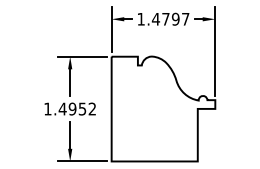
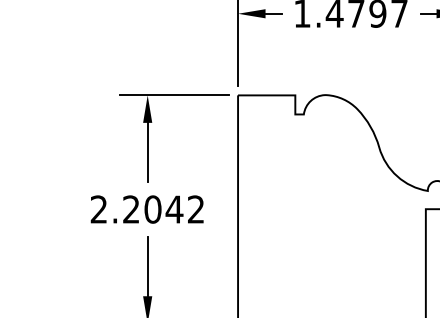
text: (65, 108) -> (137, 208), 1.4952 -> 2.2042

